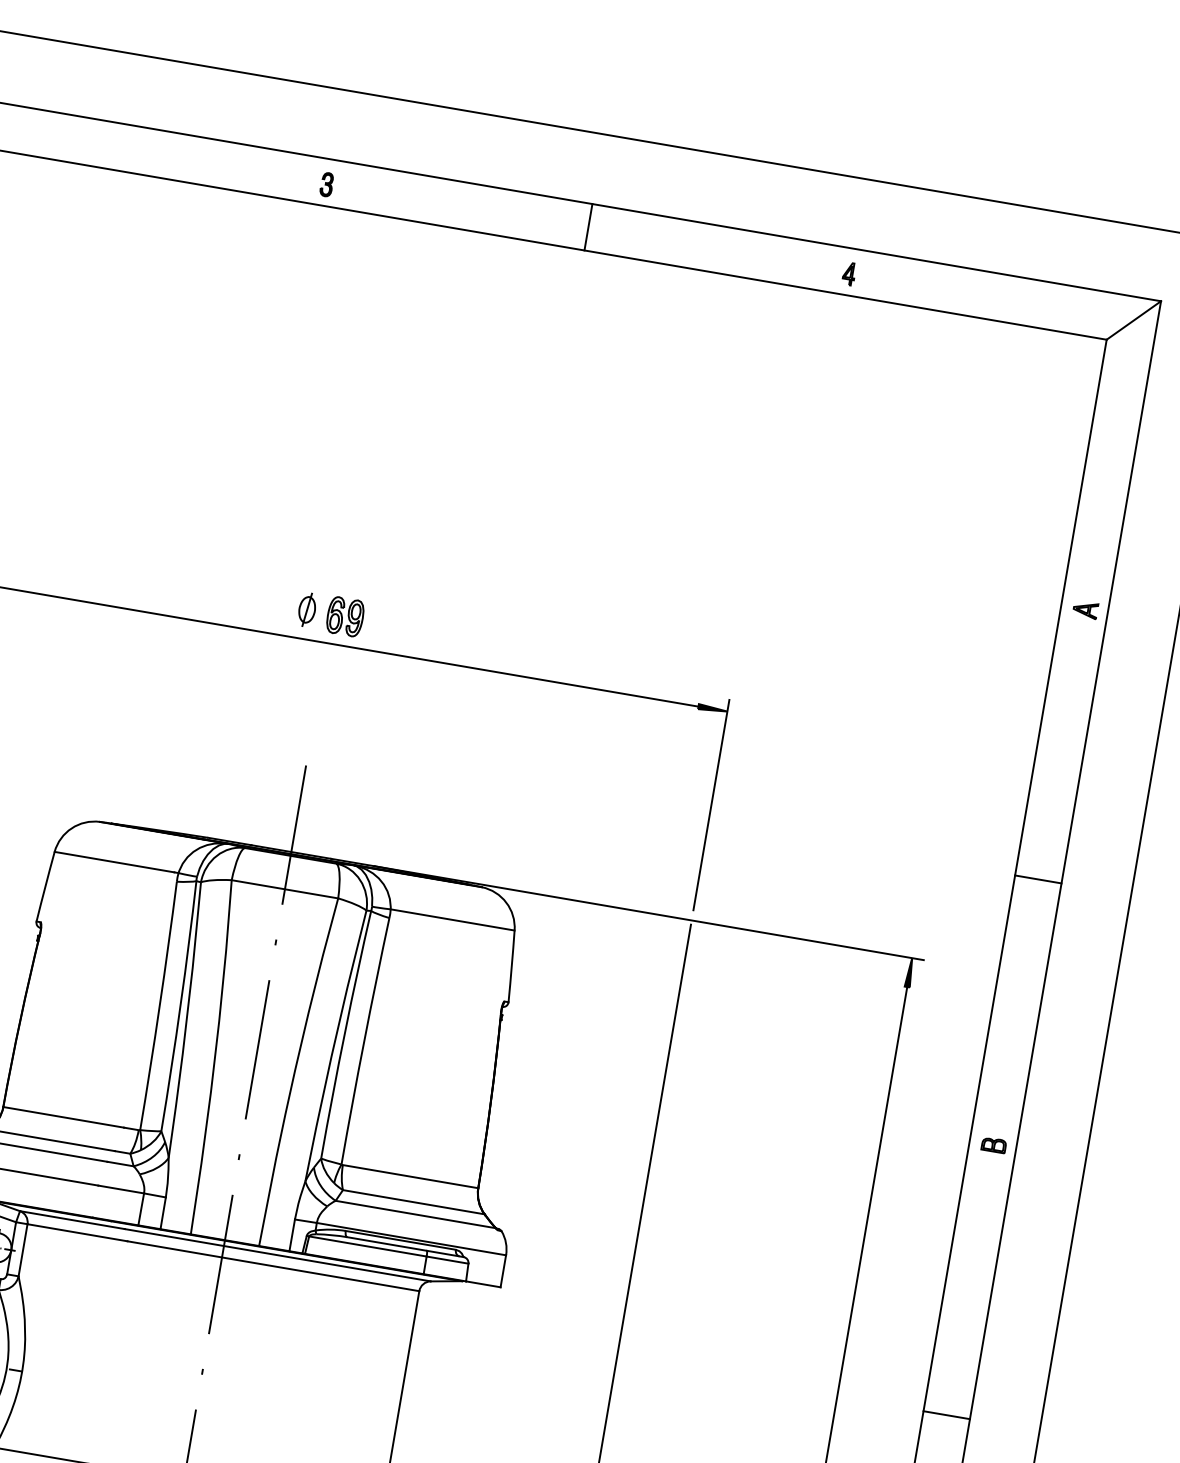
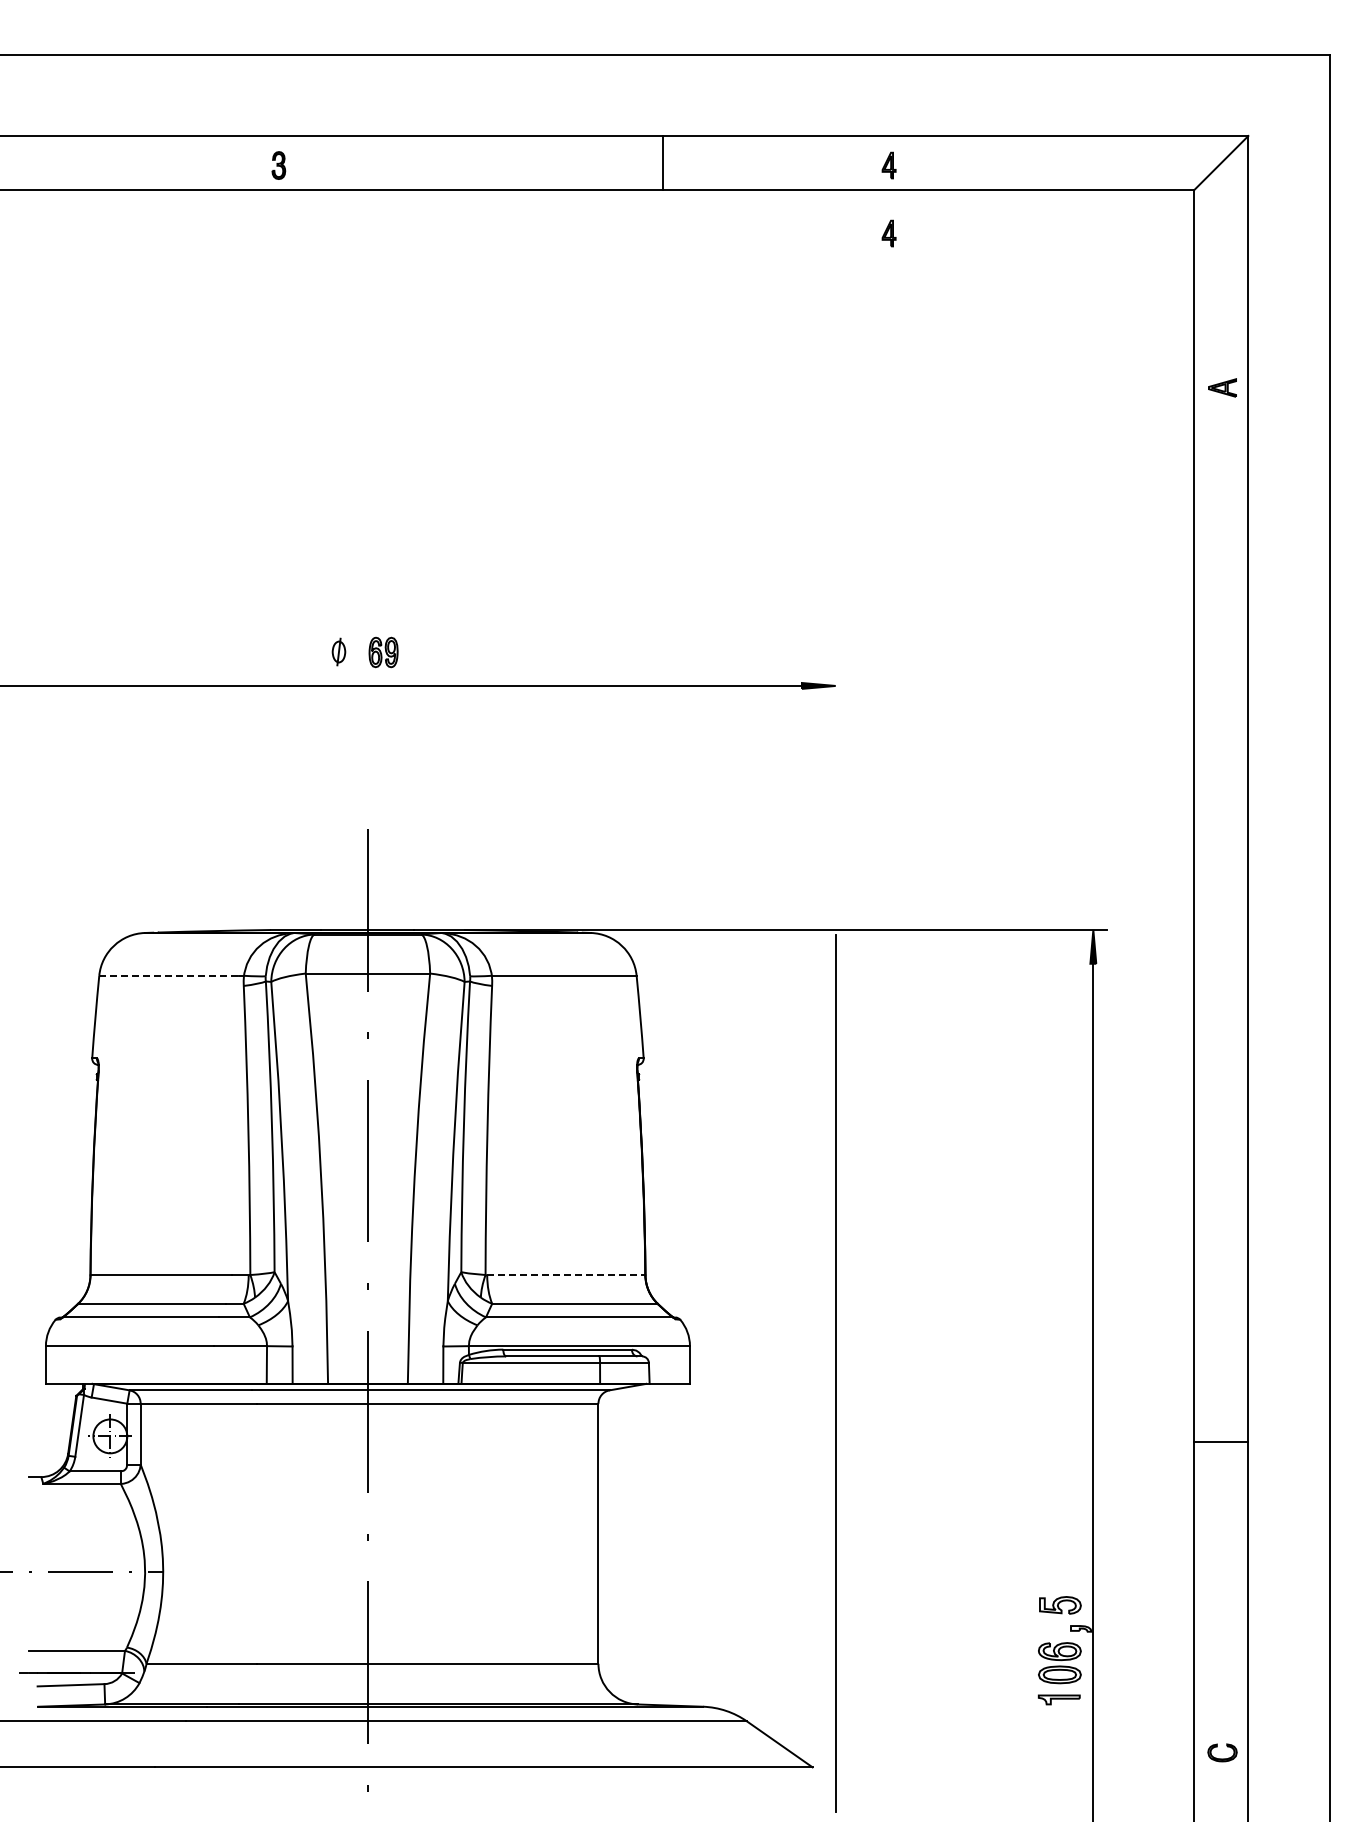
line: (588, 227) -> (663, 163), moved
part: (838, 332) -> (888, 233), added
part: (306, 609) -> (338, 651), size x0.7
part: (1085, 609) -> (1222, 387), moved
part: (345, 616) -> (383, 652), size x0.7
line: (711, 805) -> (835, 795), removed
line: (114, 861) -> (169, 975), solid -> dashed
line: (1038, 879) -> (1221, 816), removed
part: (993, 1145) -> (1222, 1126), removed
line: (410, 1176) -> (566, 1275), solid -> dashed

